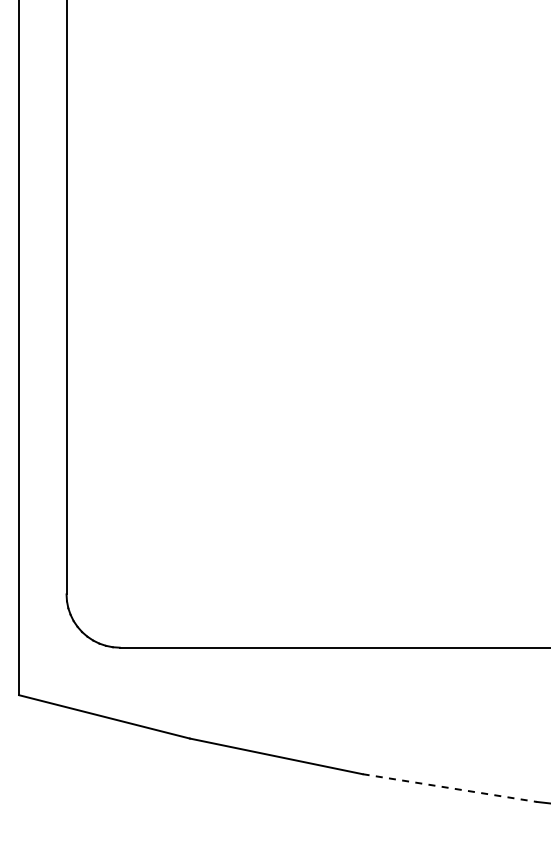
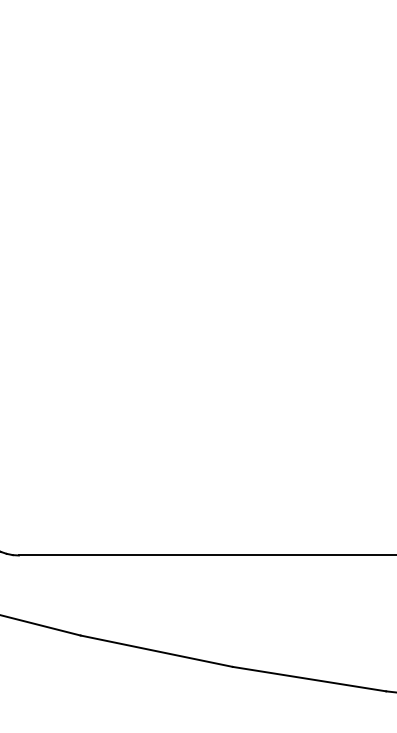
line: (450, 788) -> (310, 679), dashed -> solid

